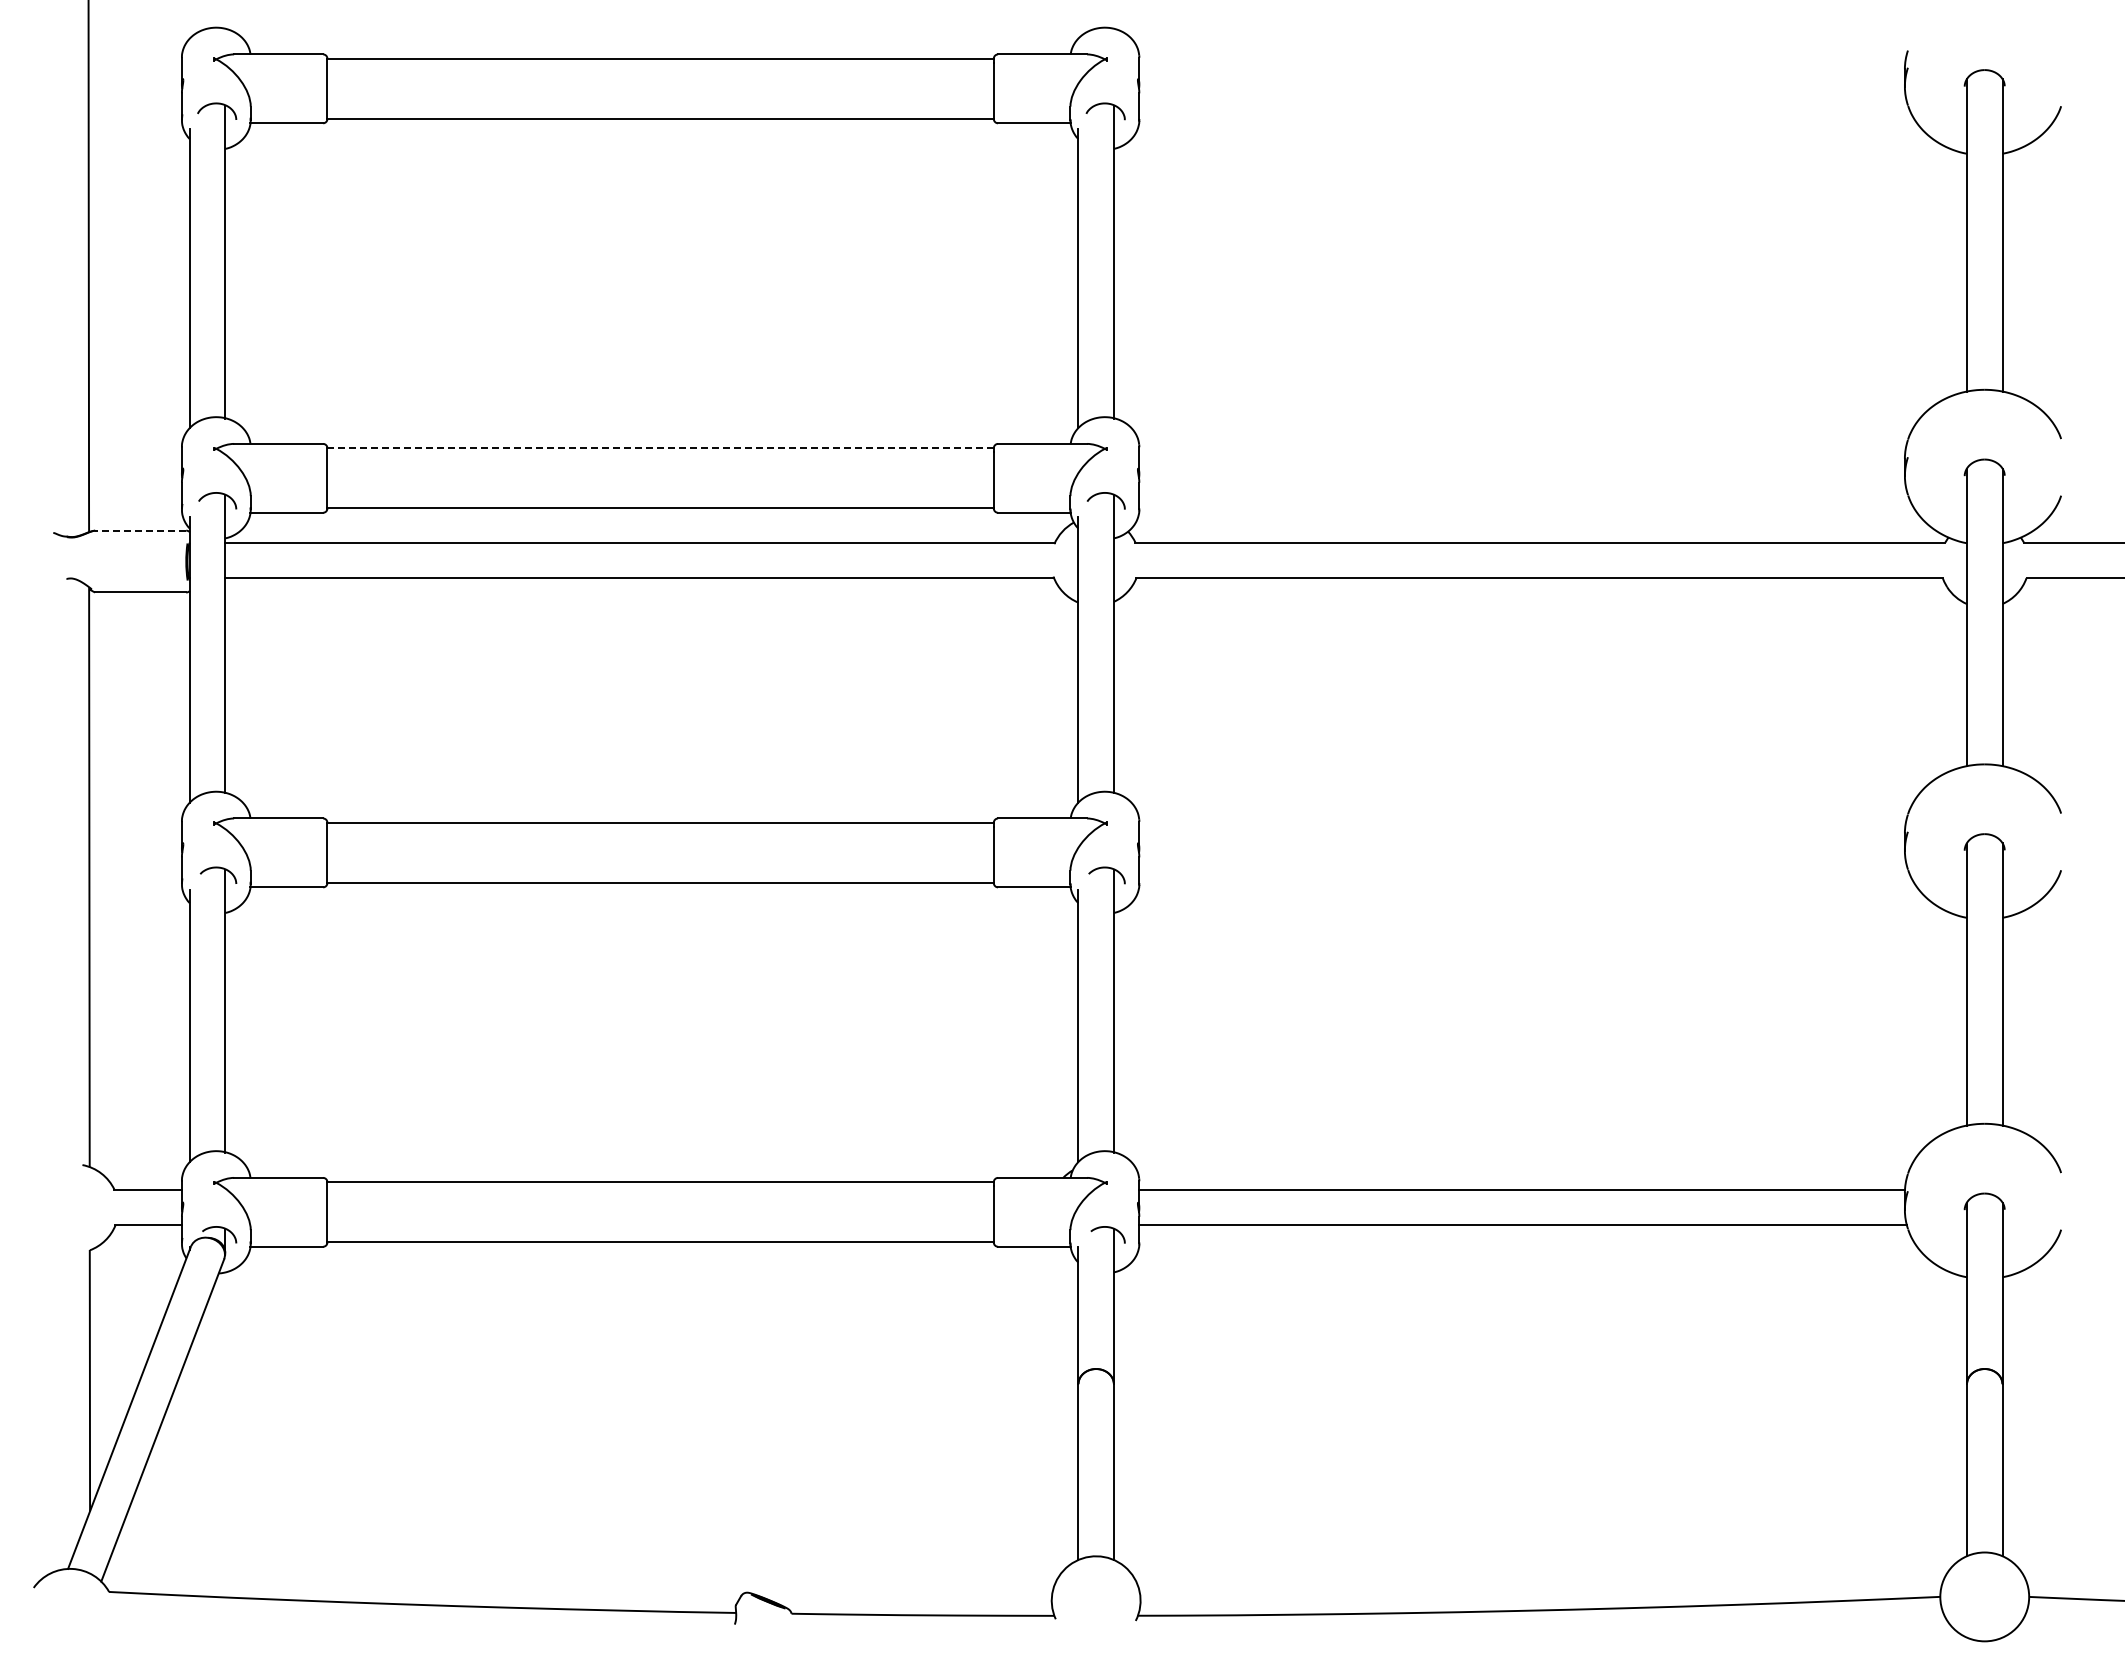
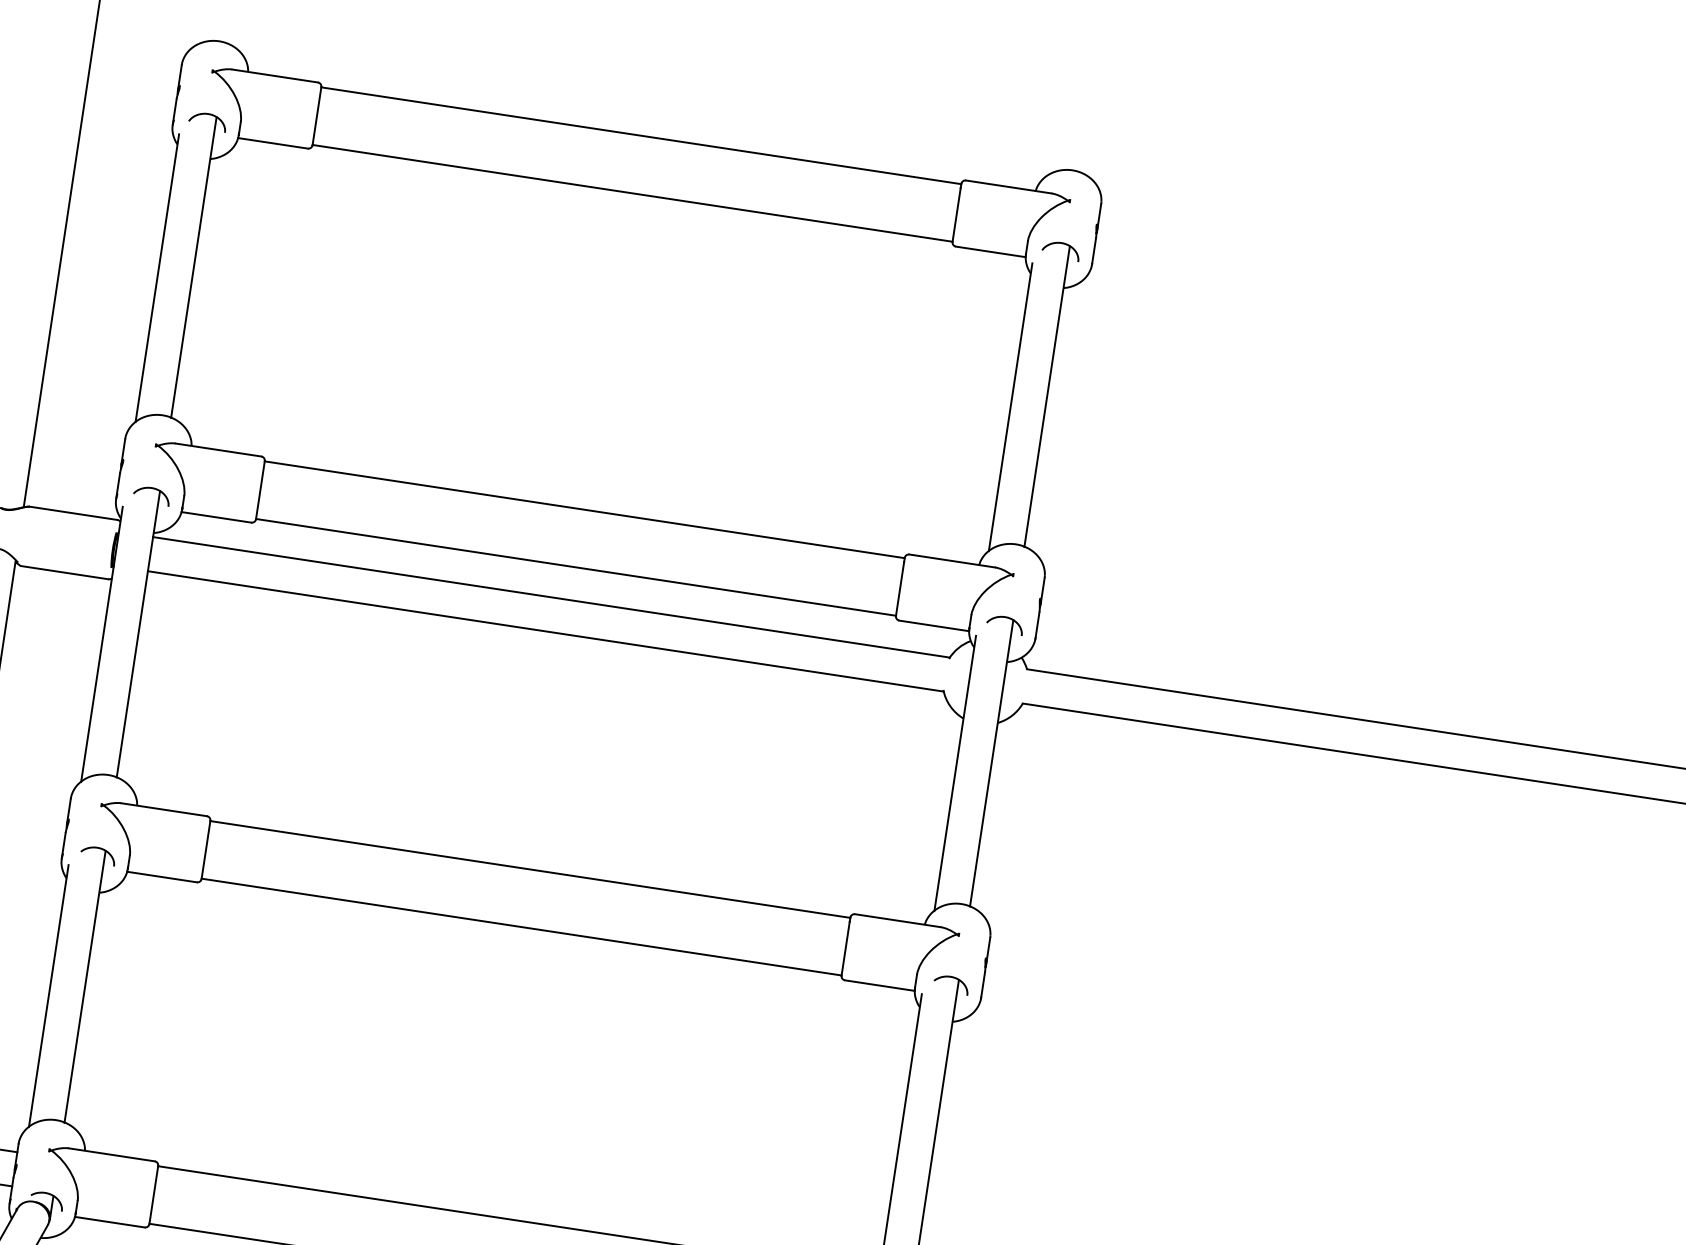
line: (660, 448) -> (584, 509), dashed -> solid
line: (140, 530) -> (73, 513), dashed -> solid

